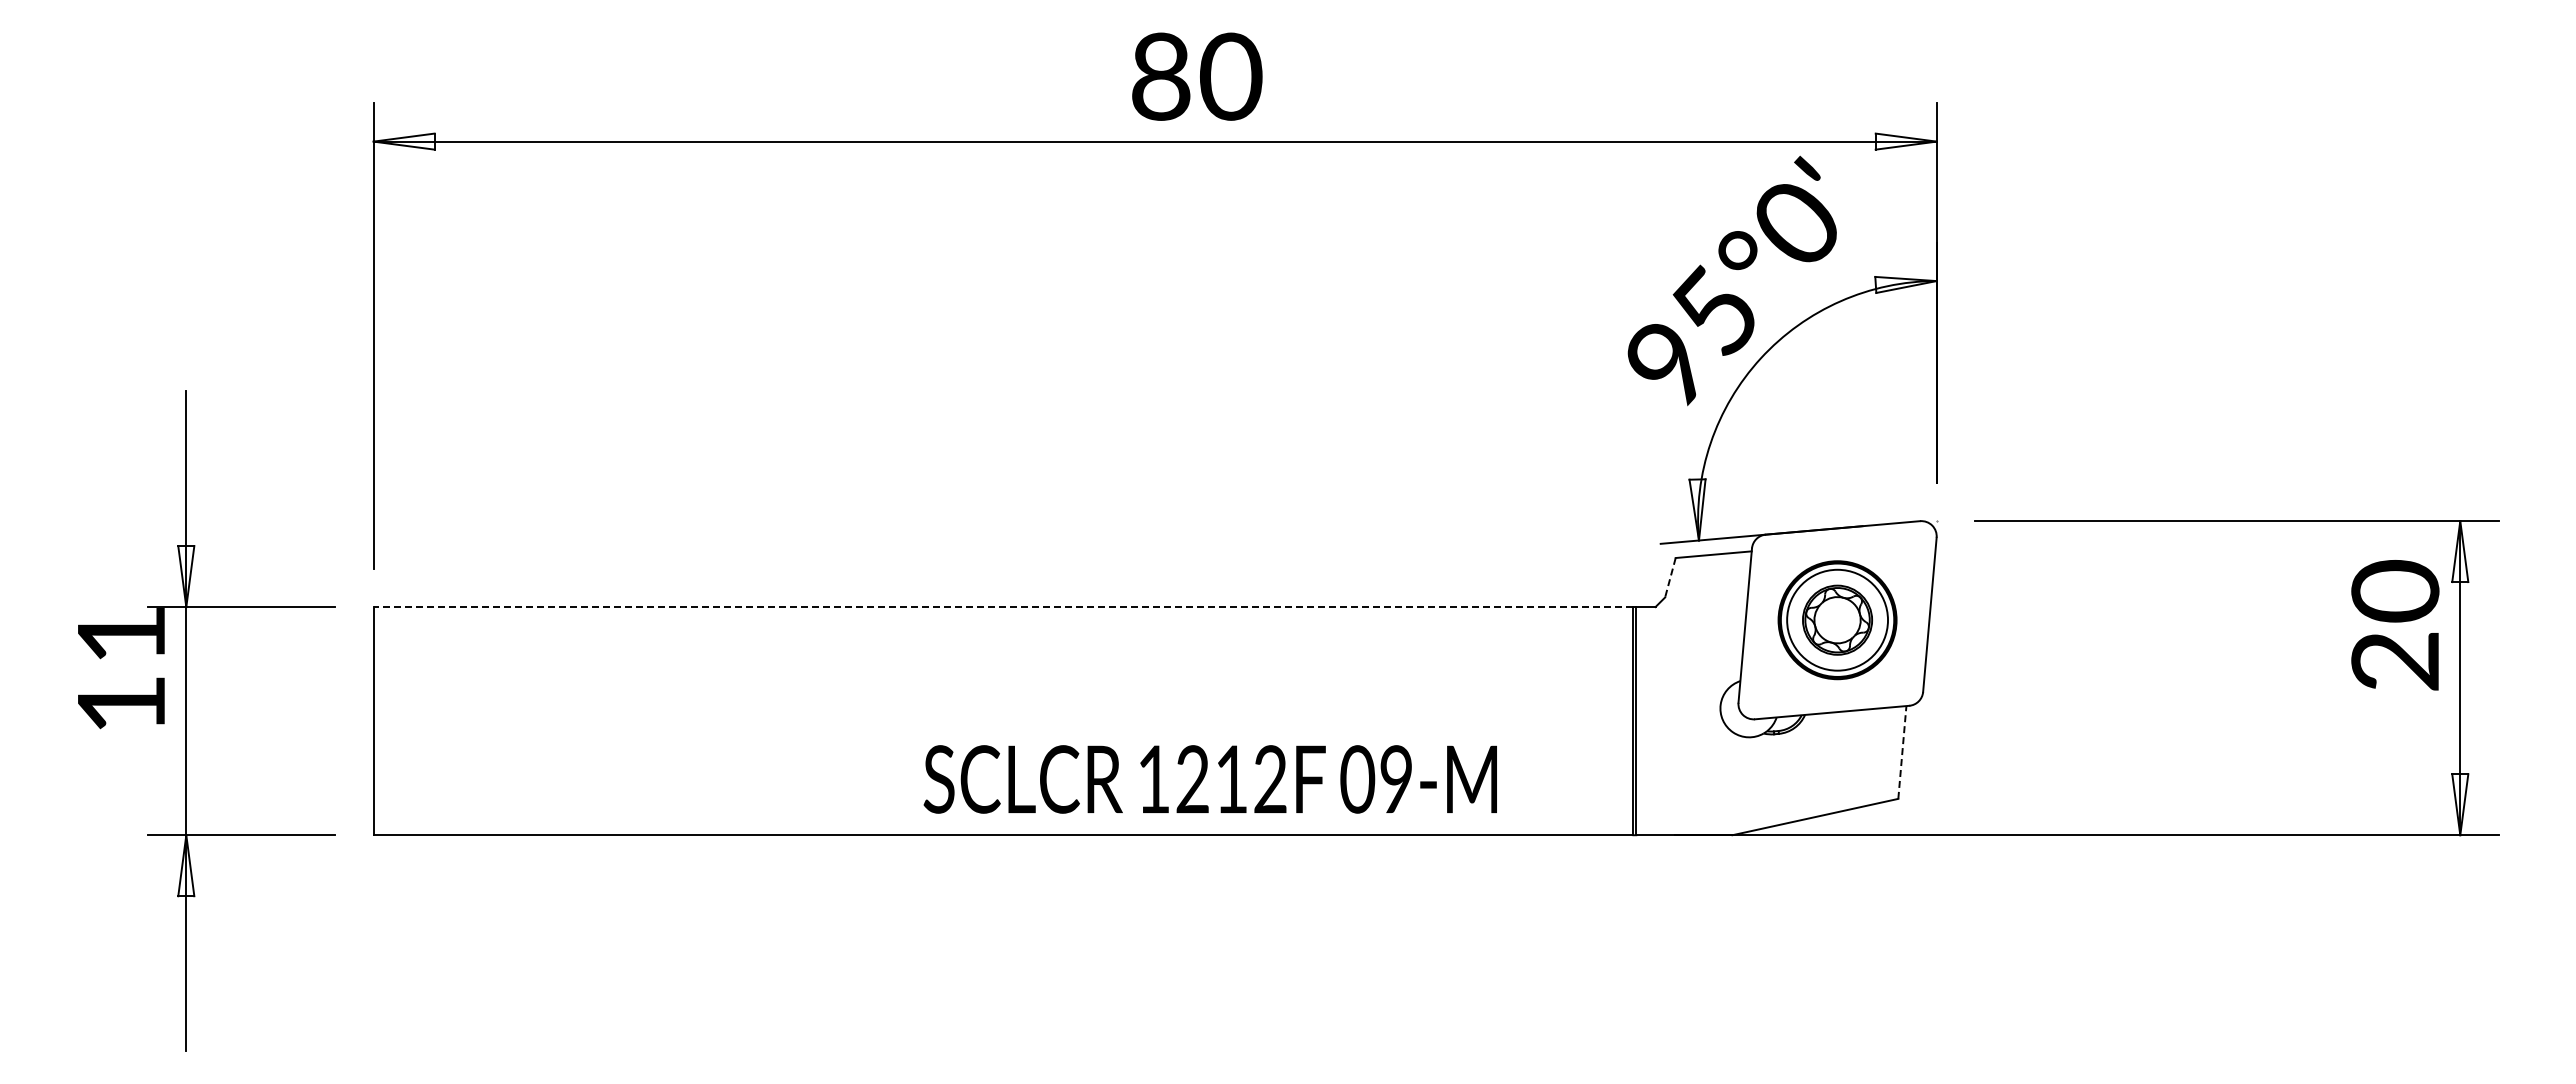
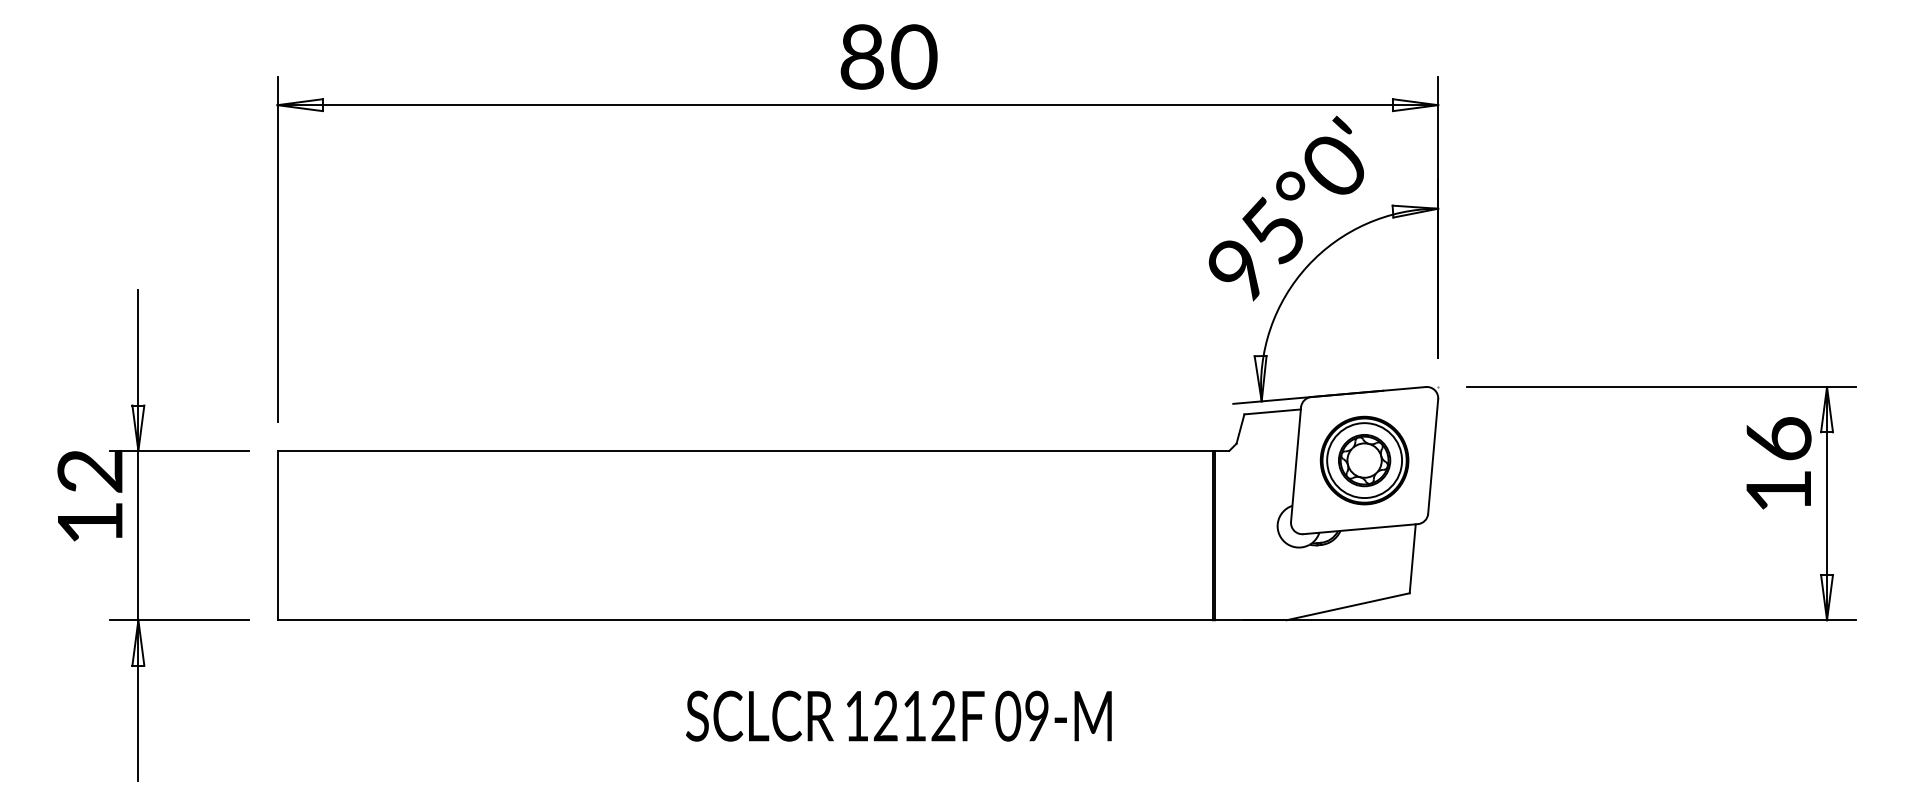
line: (1670, 578) -> (1240, 429), dashed -> solid
line: (1003, 607) -> (745, 451), dashed -> solid
text: (2395, 625) -> (1778, 464), 20 -> 16
text: (120, 635) -> (89, 471), 11 -> 12
line: (1902, 752) -> (1412, 558), dashed -> solid
text: (1209, 779) -> (898, 716), moved

